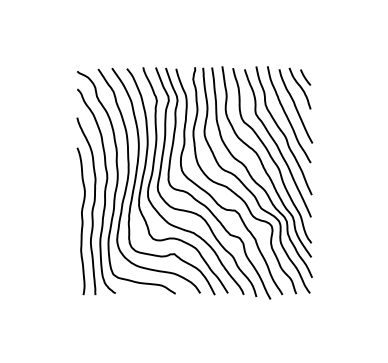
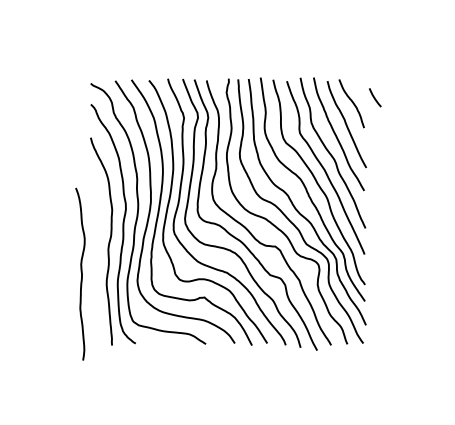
line: (305, 77) -> (375, 97), moved
curve: (81, 219) -> (80, 272), moved

